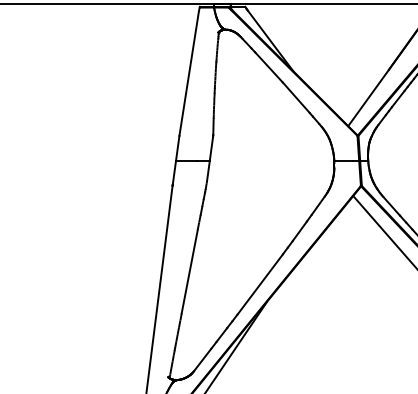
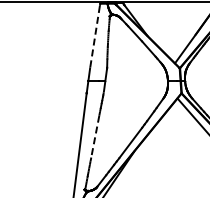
line: (188, 74) -> (94, 37), solid -> dashed
line: (190, 273) -> (95, 137), solid -> dashed

